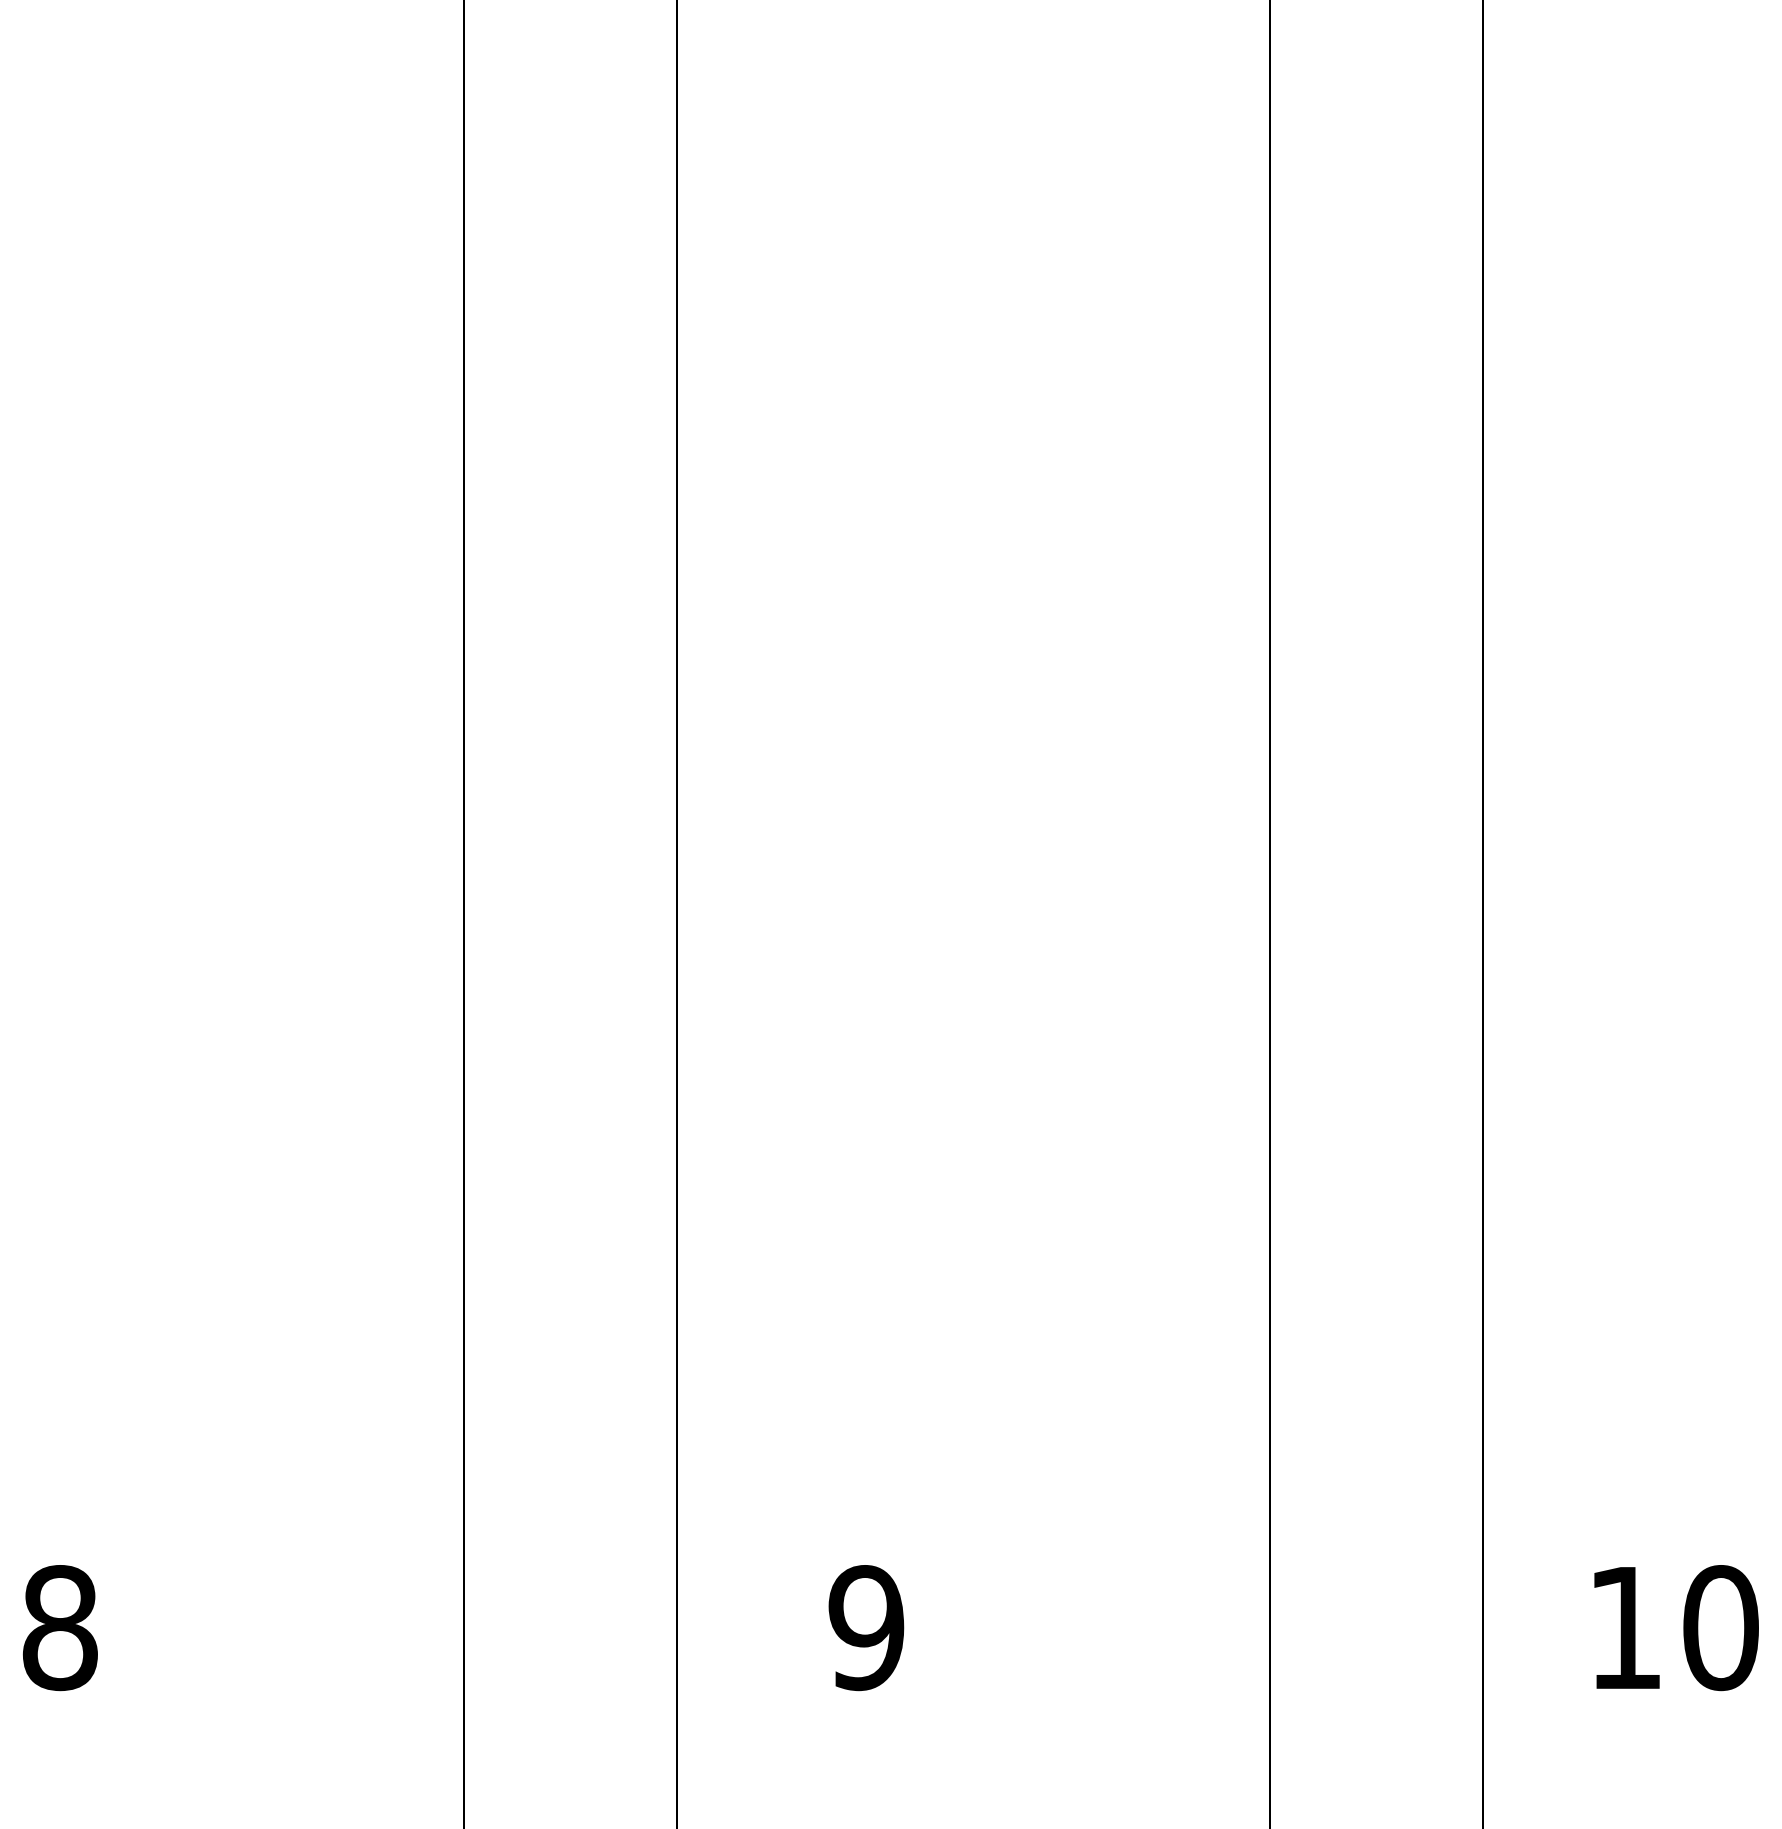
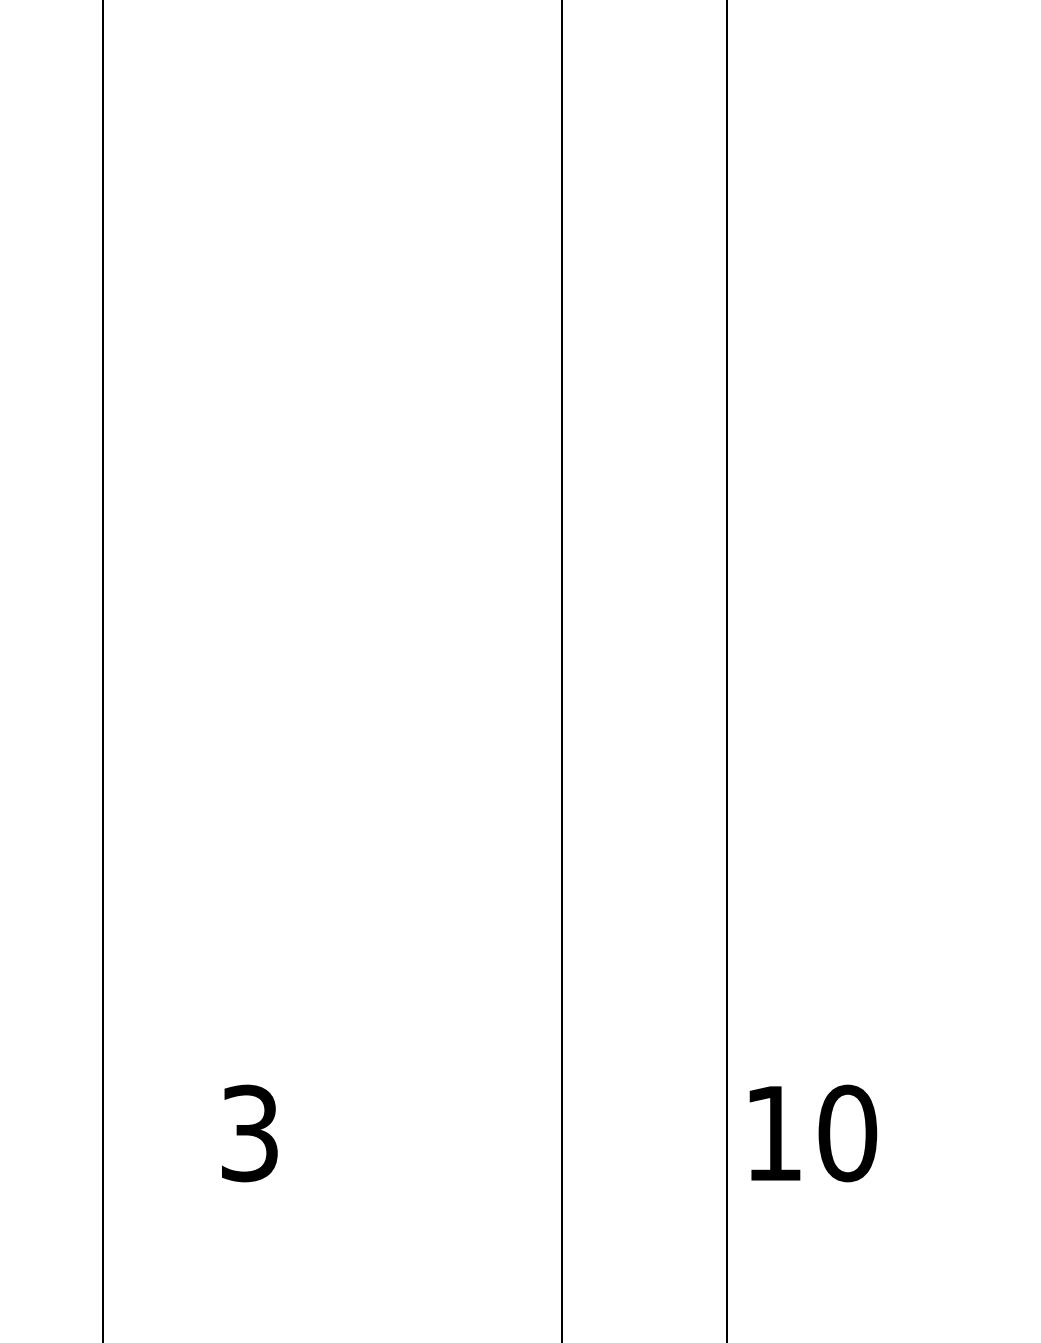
text: (866, 1627) -> (249, 1133), 9 -> 3
text: (1676, 1628) -> (813, 1133), moved

